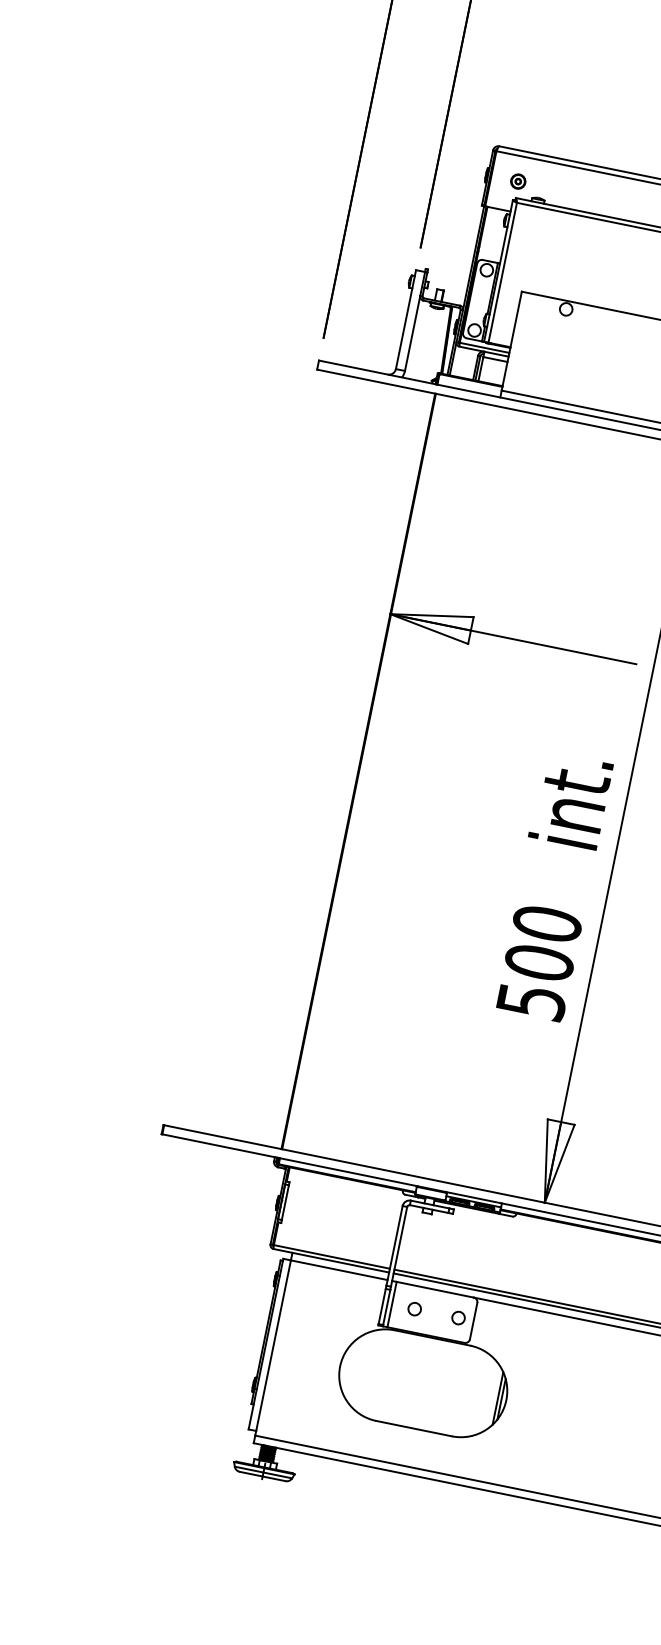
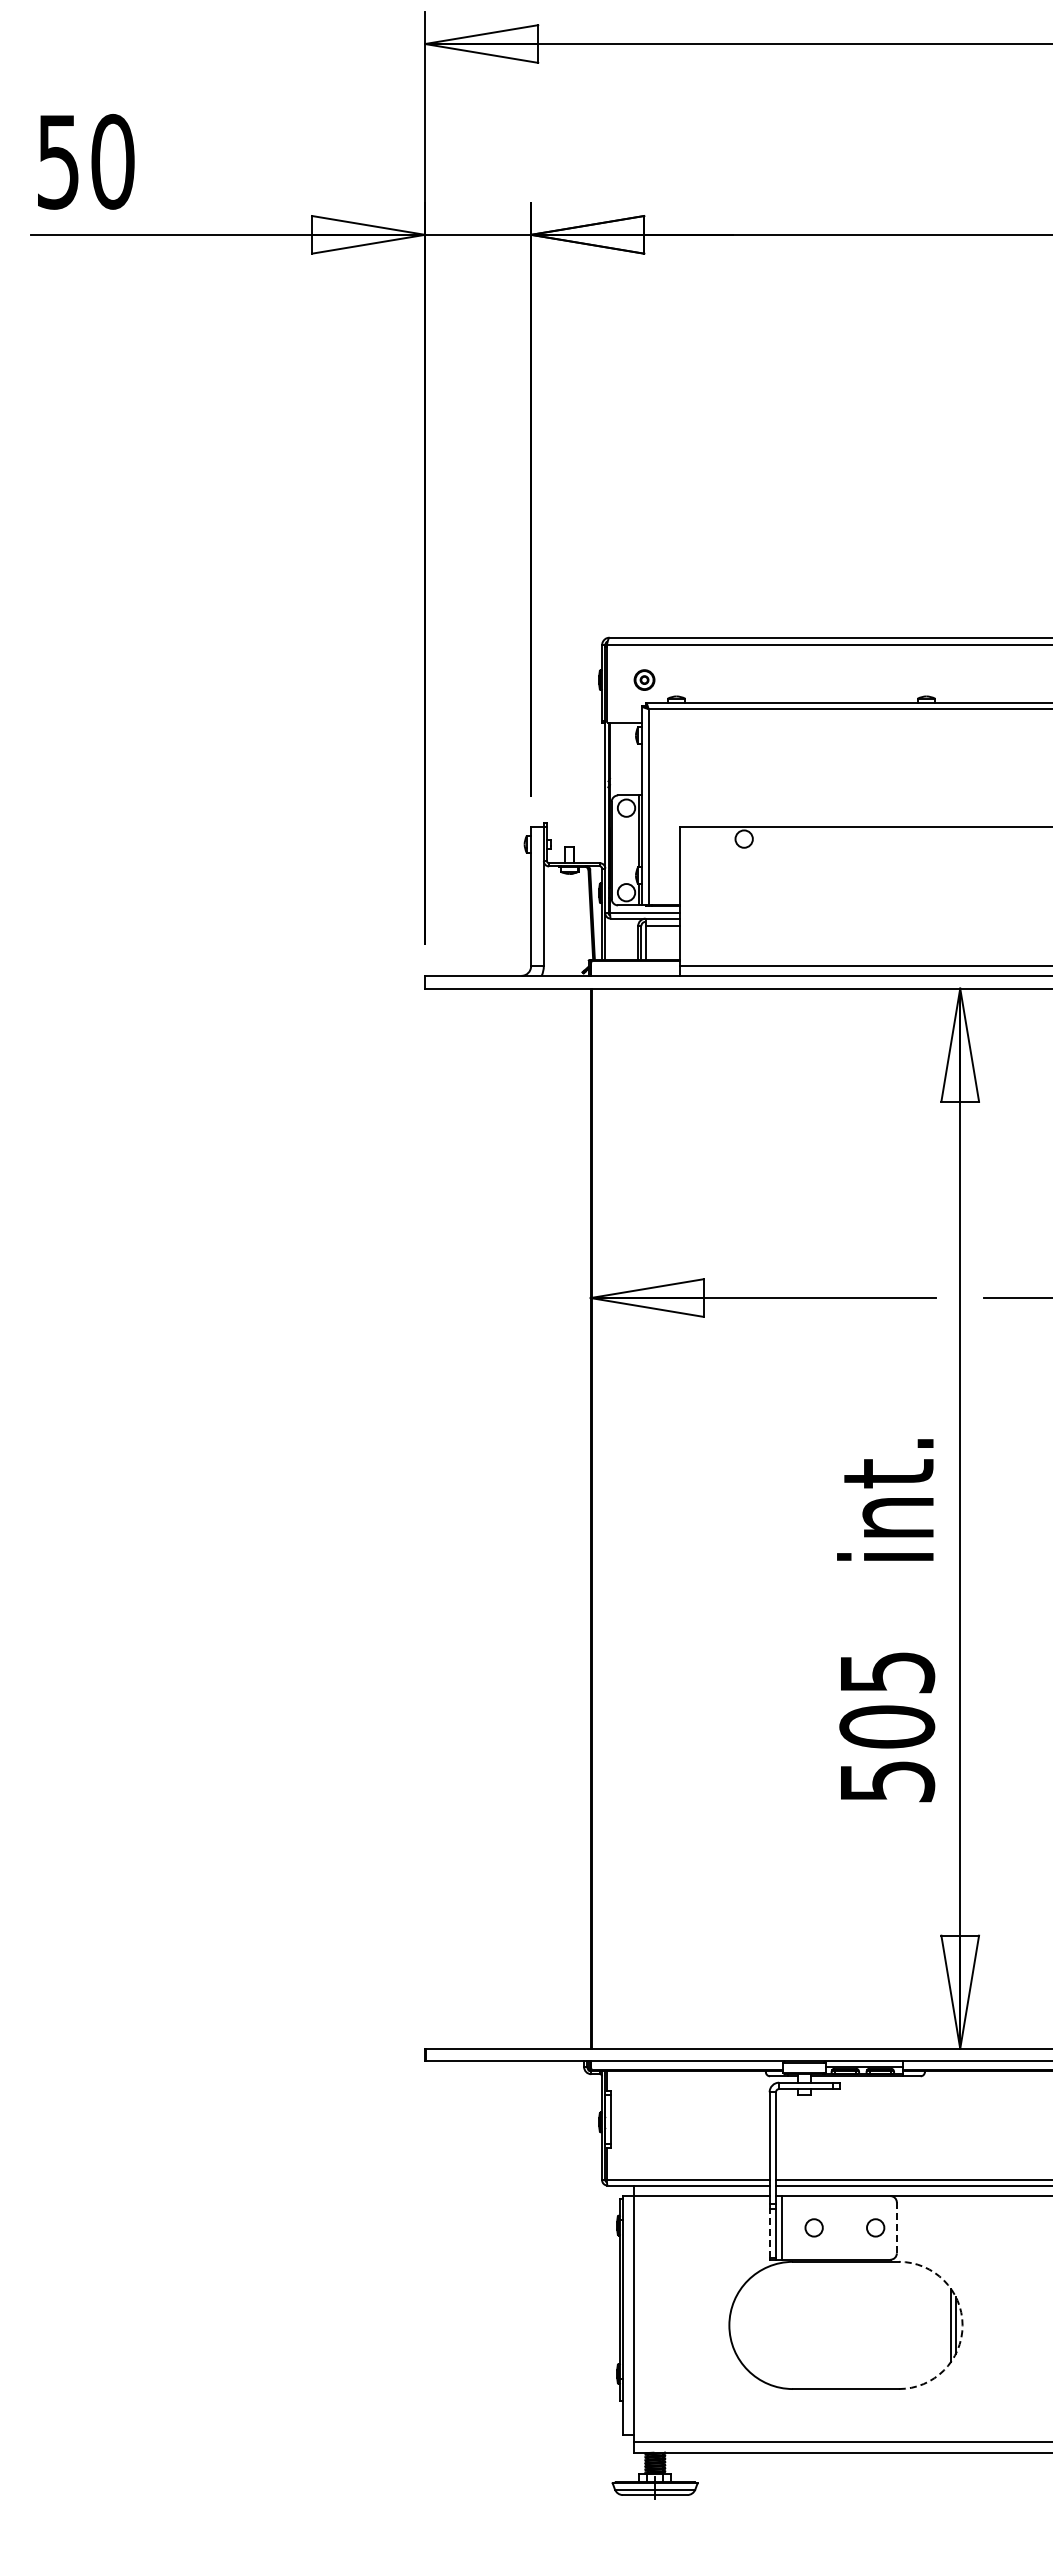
text: (547, 924) -> (887, 1672), 500 -> 505
line: (382, 1306) -> (769, 2233), solid -> dashed
line: (473, 1320) -> (896, 2227), solid -> dashed
arc: (506, 1400) -> (962, 2325), solid -> dashed

